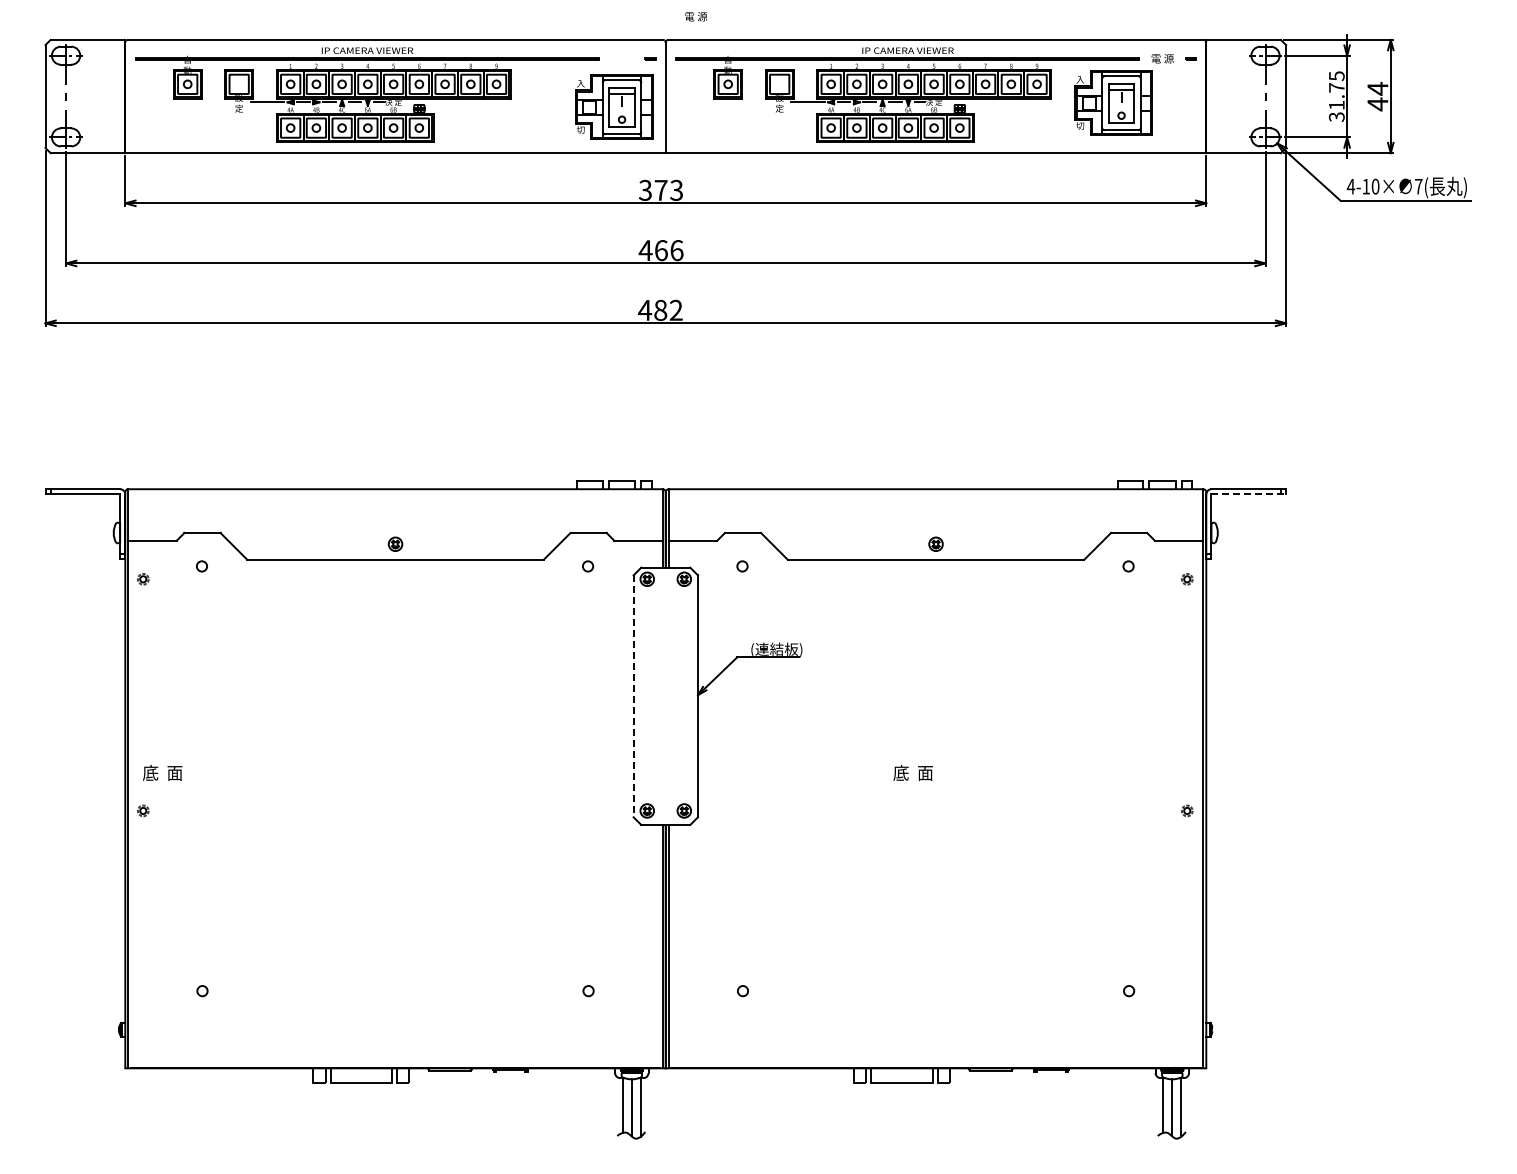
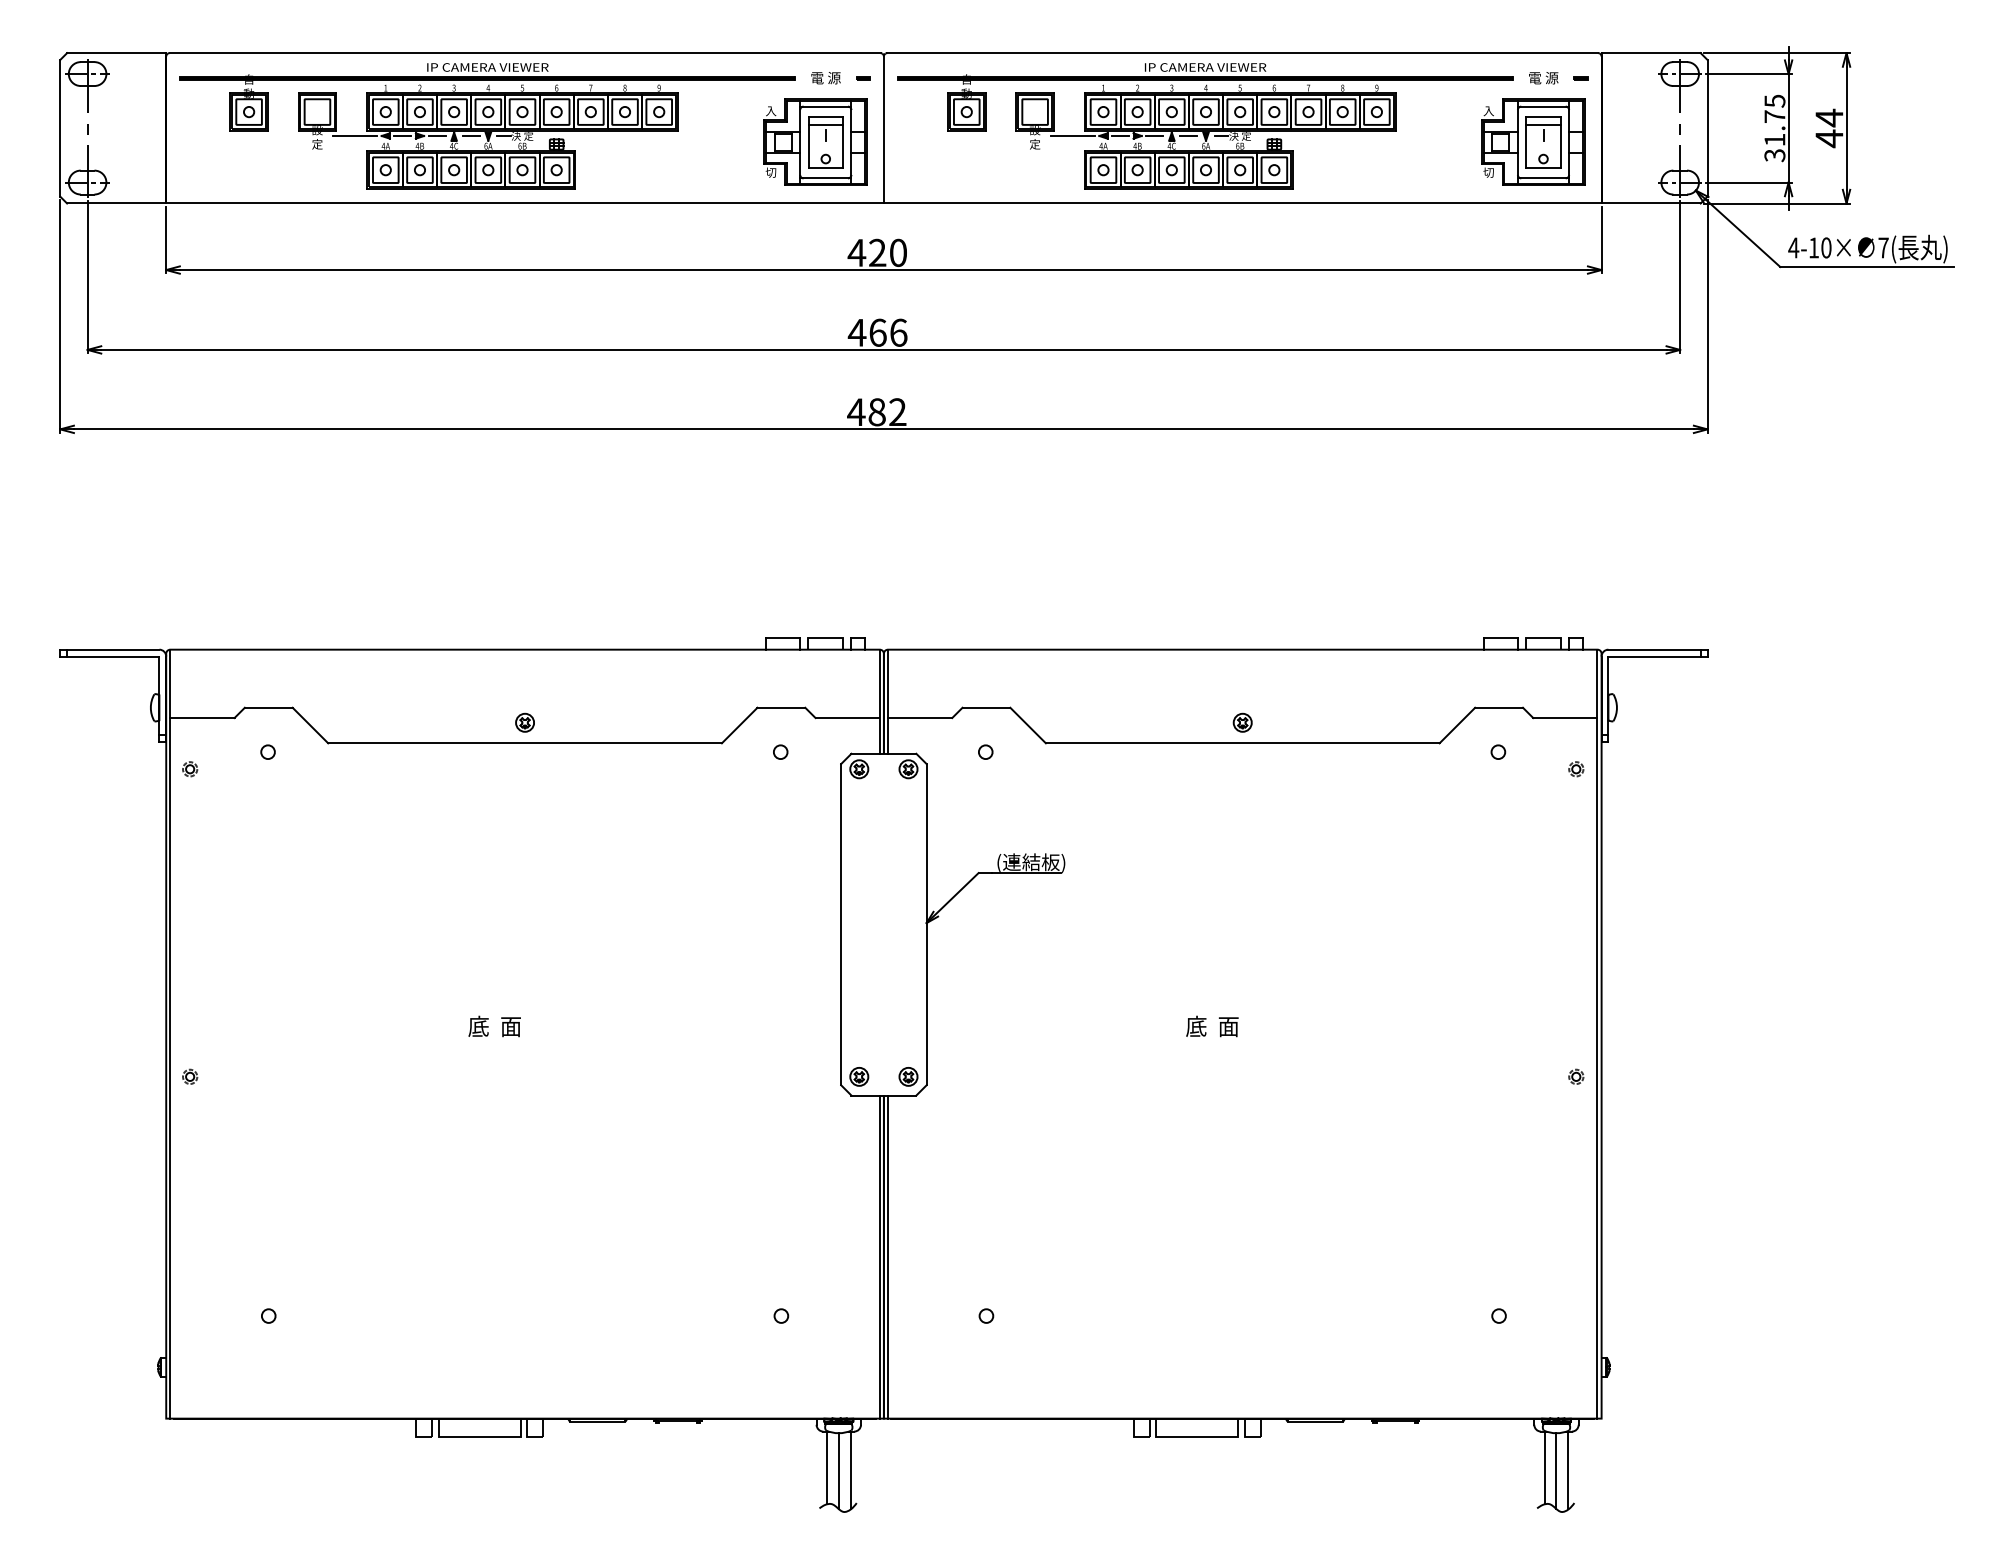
text: (696, 16) -> (826, 77), moved
part: (1113, 102) -> (1532, 141), moved
text: (660, 189) -> (876, 251), 373 -> 420
line: (1249, 494) -> (1658, 656), dashed -> solid
line: (633, 696) -> (841, 924), dashed -> solid
text: (162, 772) -> (494, 1025), moved

